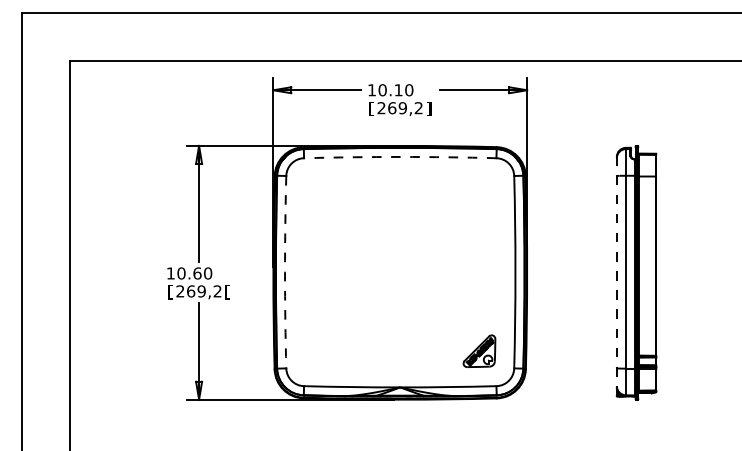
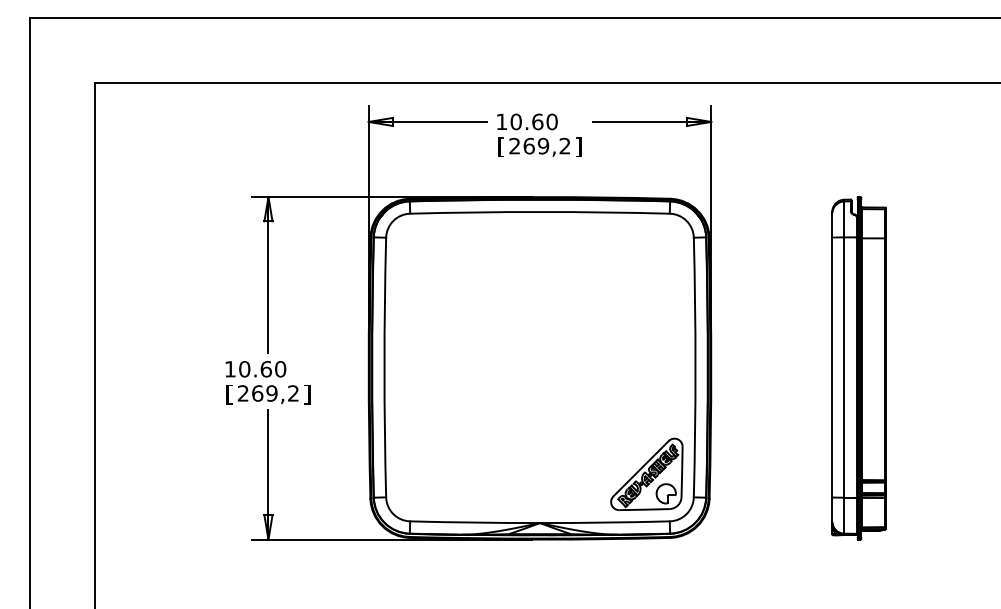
text: (398, 89) -> (537, 121), 10.10 -> 10.60
arc: (400, 157) -> (540, 212), dashed -> solid
arc: (285, 272) -> (384, 367), dashed -> solid
line: (616, 275) -> (832, 372), dashed -> solid
text: (228, 292) -> (307, 394), [ -> ]
part: (479, 350) -> (646, 473), size x1.67

